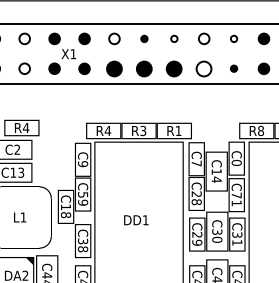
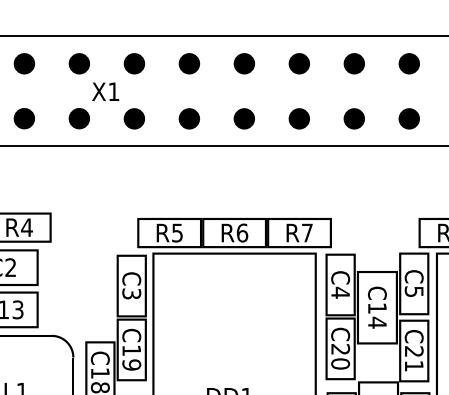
fill: (24, 38) -> (24, 63), added
fill: (114, 38) -> (189, 63), added
part: (144, 38) -> (244, 63), size x1.67
part: (174, 38) -> (299, 63), size x1.67
fill: (203, 38) -> (353, 63), added
part: (233, 38) -> (408, 63), size x1.67
fill: (24, 68) -> (24, 118), added
part: (114, 68) -> (189, 118), size x0.71
part: (144, 68) -> (244, 118), size x0.71
part: (174, 68) -> (299, 118), size x0.71
part: (204, 68) -> (354, 118), size x0.71
part: (233, 68) -> (408, 118), size x1.67
text: (143, 130) -> (242, 232), R3 -> R6
text: (178, 130) -> (307, 232), R1 -> R7
text: (107, 131) -> (176, 234), R4 -> R5
text: (236, 162) -> (413, 290), C0 -> C5
text: (196, 163) -> (340, 292), C7 -> C4
text: (83, 164) -> (132, 294), C9 -> C3
text: (83, 194) -> (132, 349), C59 -> C19
text: (236, 195) -> (413, 351), C71 -> C21
text: (196, 202) -> (340, 364), C28 -> C20

